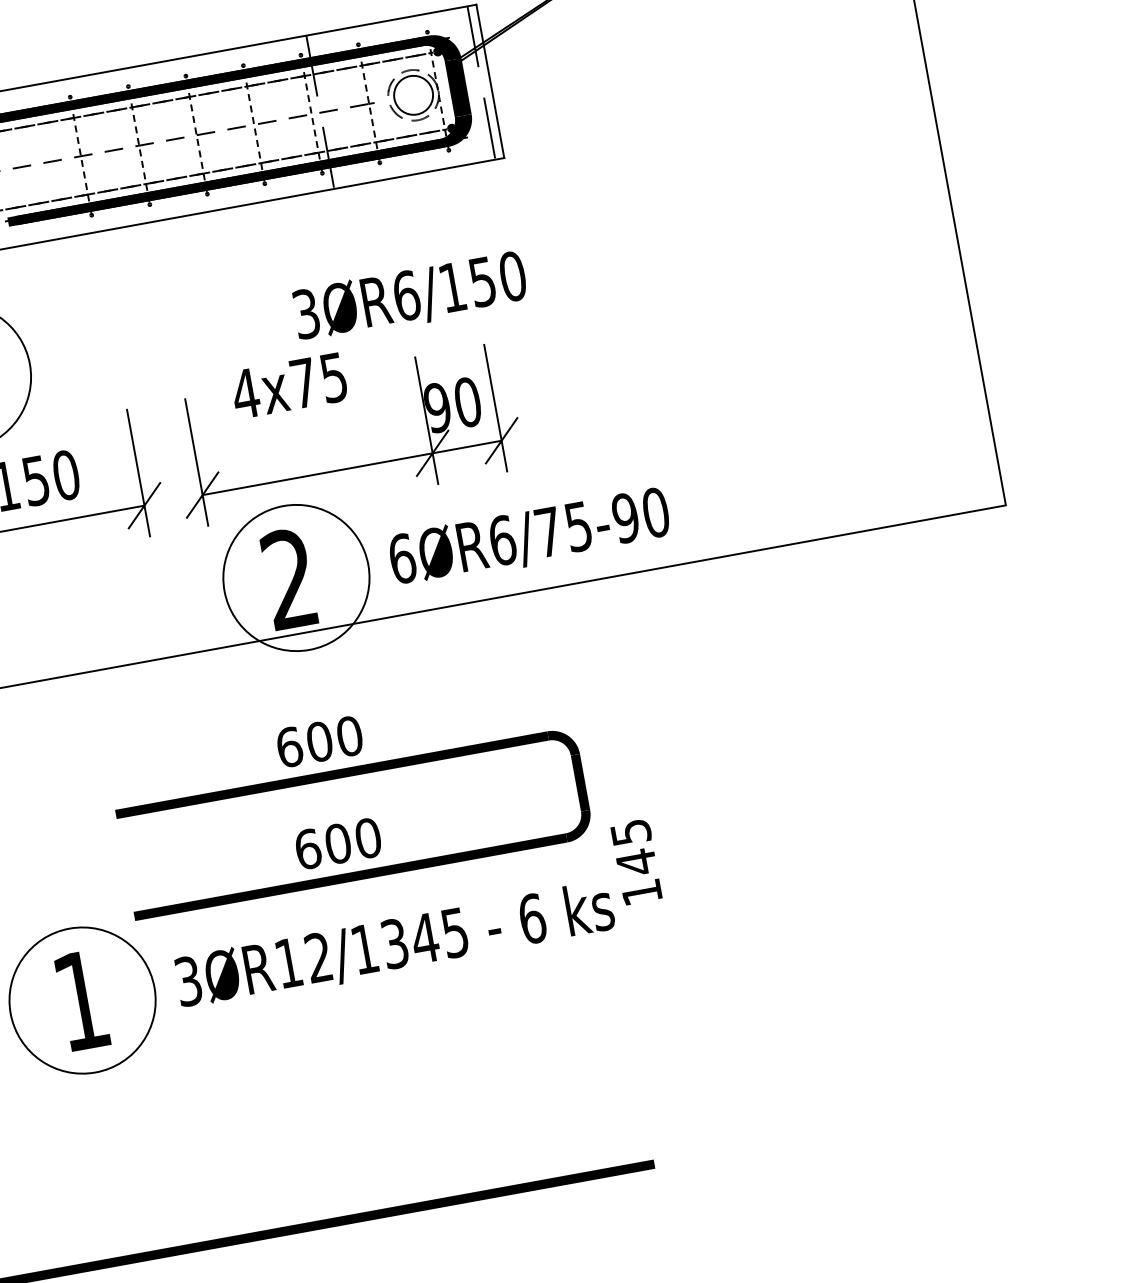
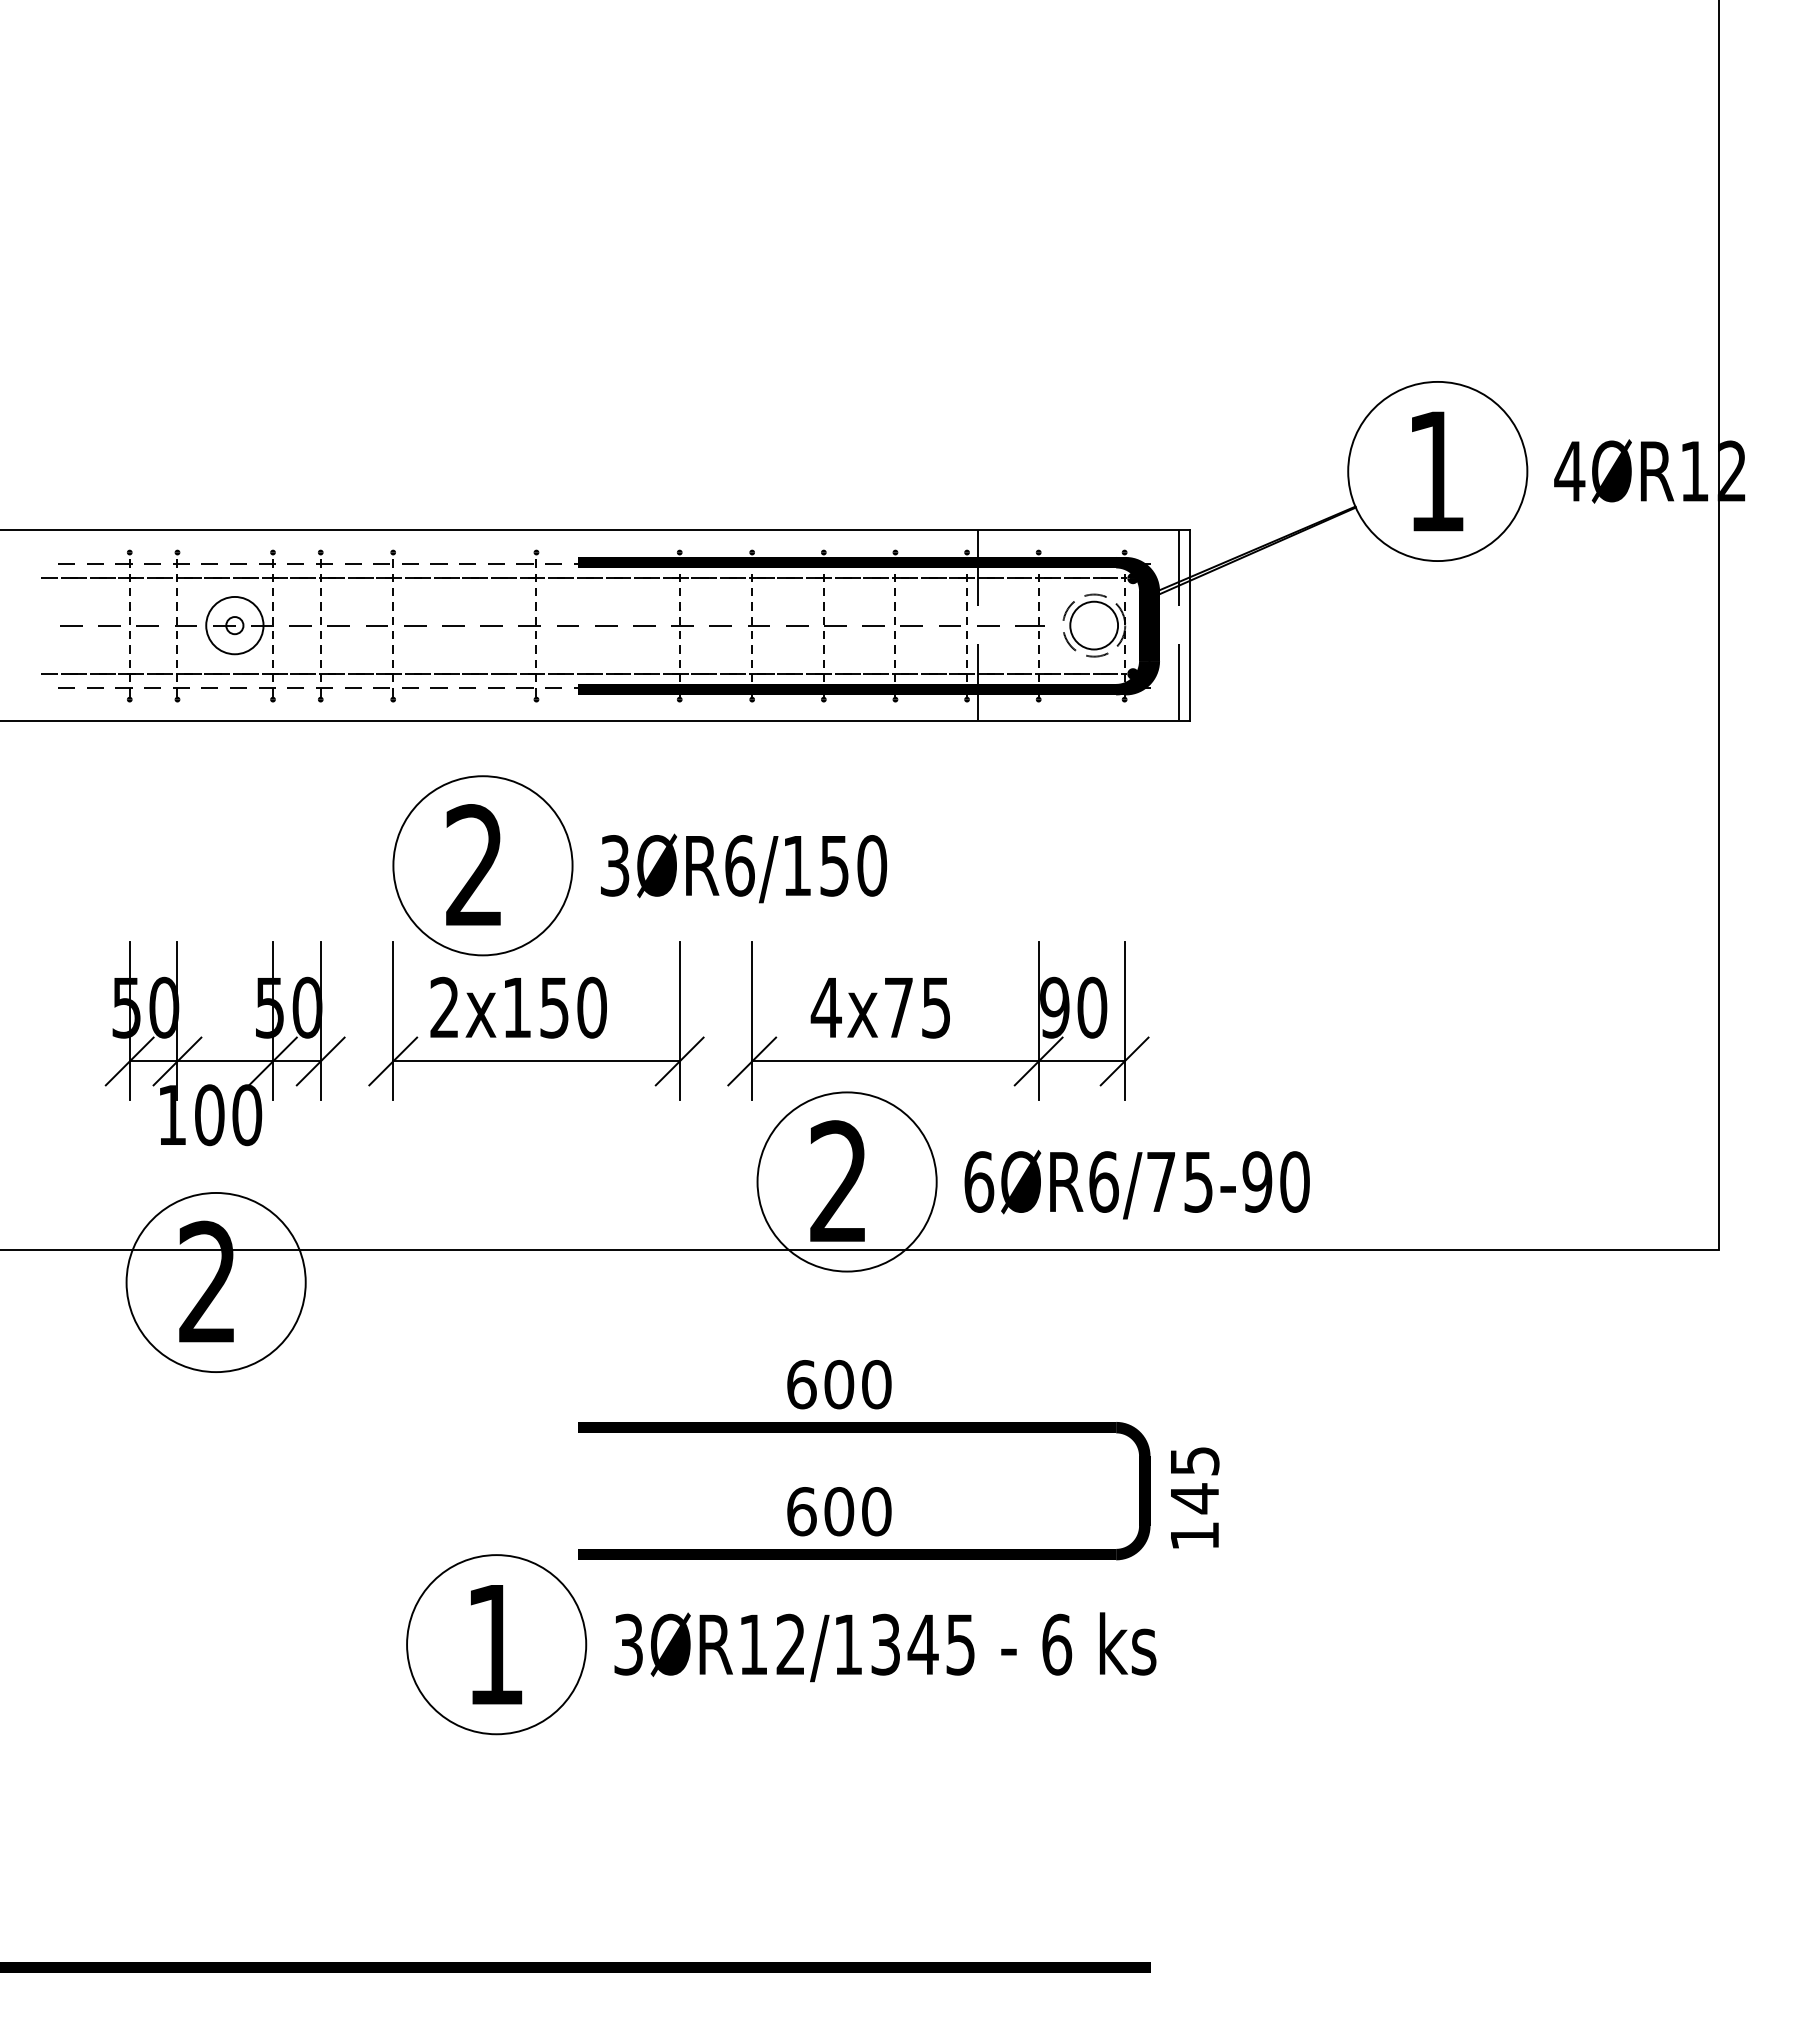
text: (410, 297) -> (744, 868), moved
text: (288, 386) -> (879, 1008), moved
text: (636, 861) -> (1195, 1497), moved

